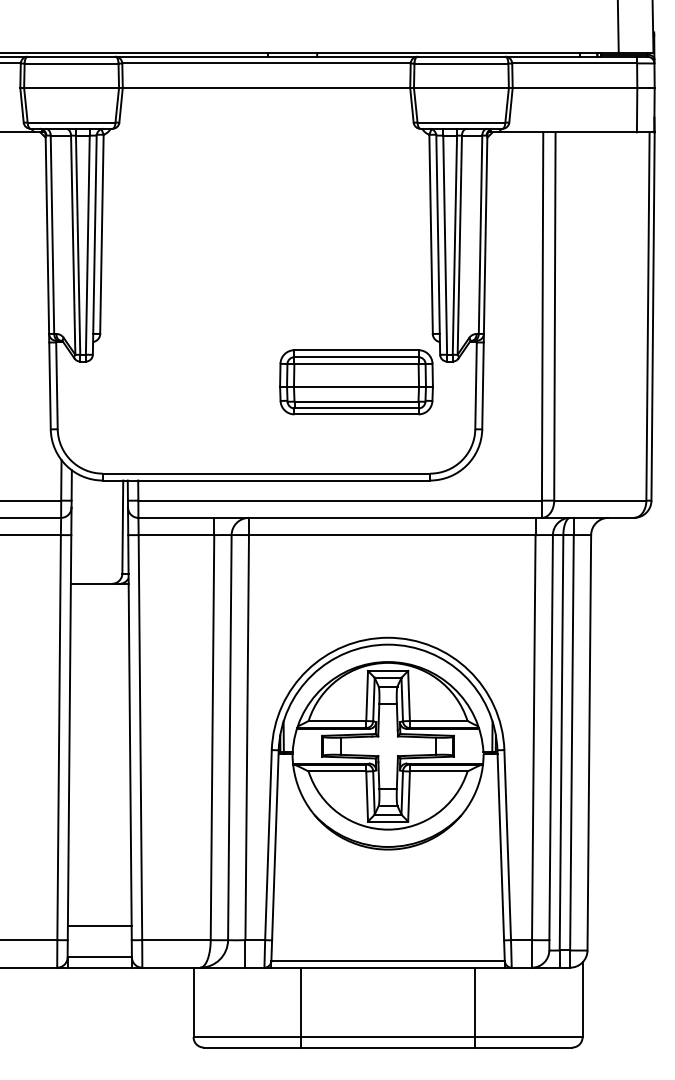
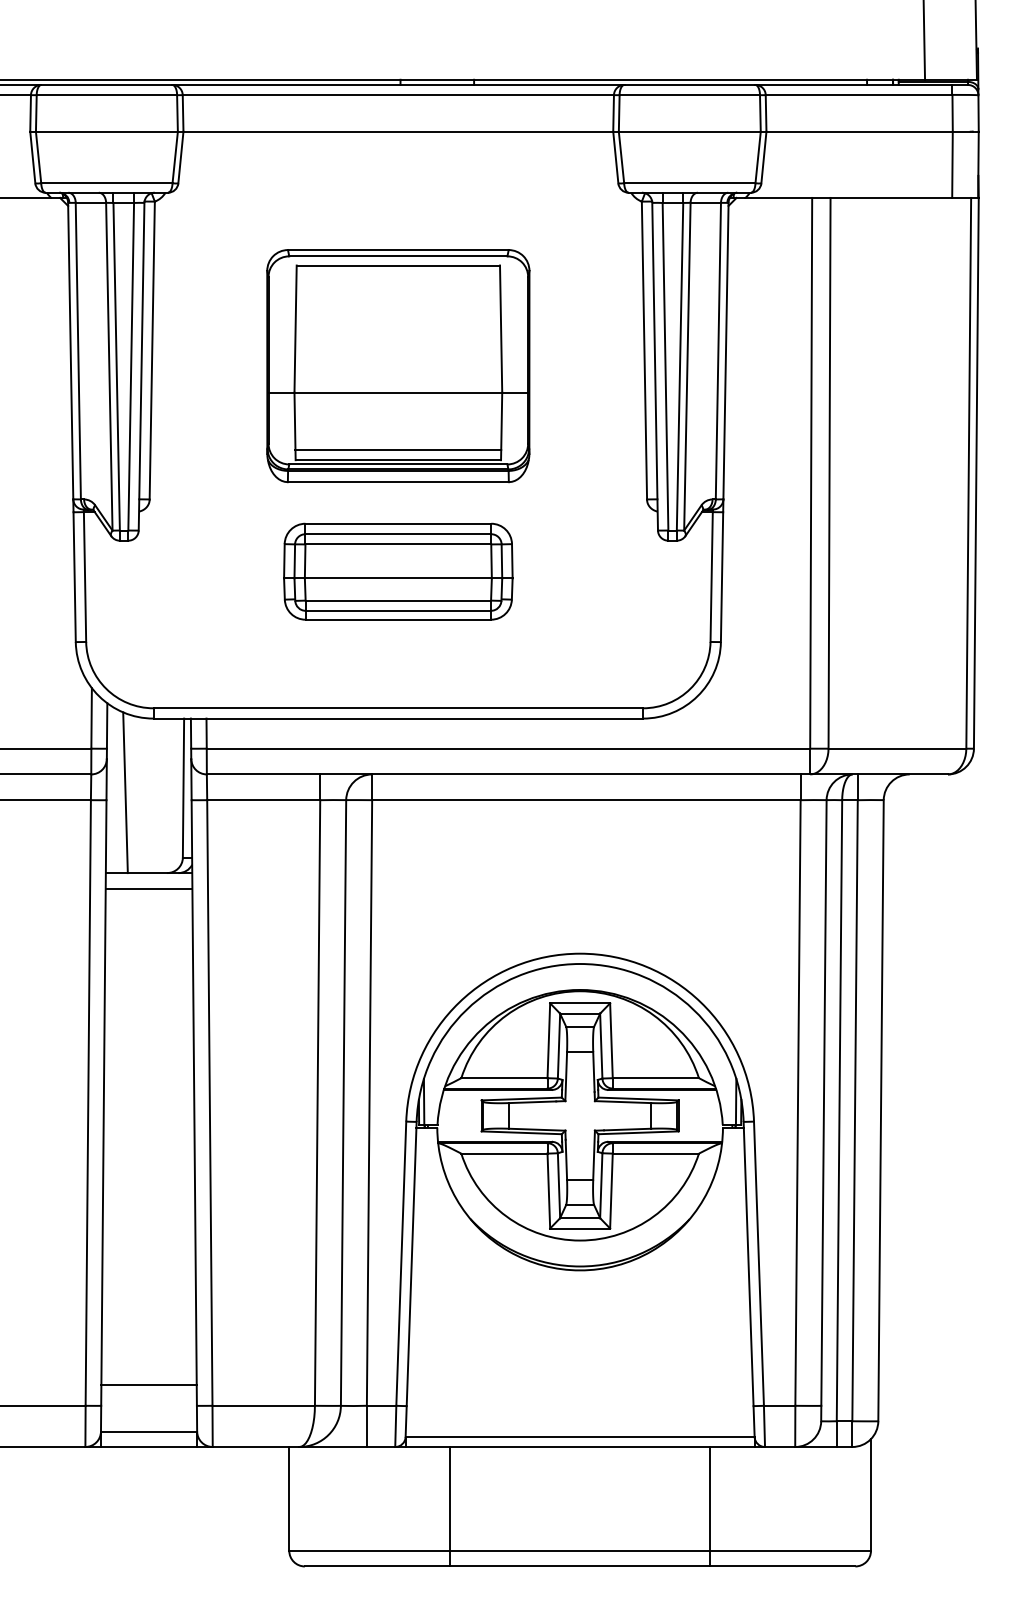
part: (266, 244) -> (398, 365), added
part: (356, 382) -> (398, 572), moved
line: (83, 529) -> (124, 791), added
line: (99, 594) -> (148, 888), added

